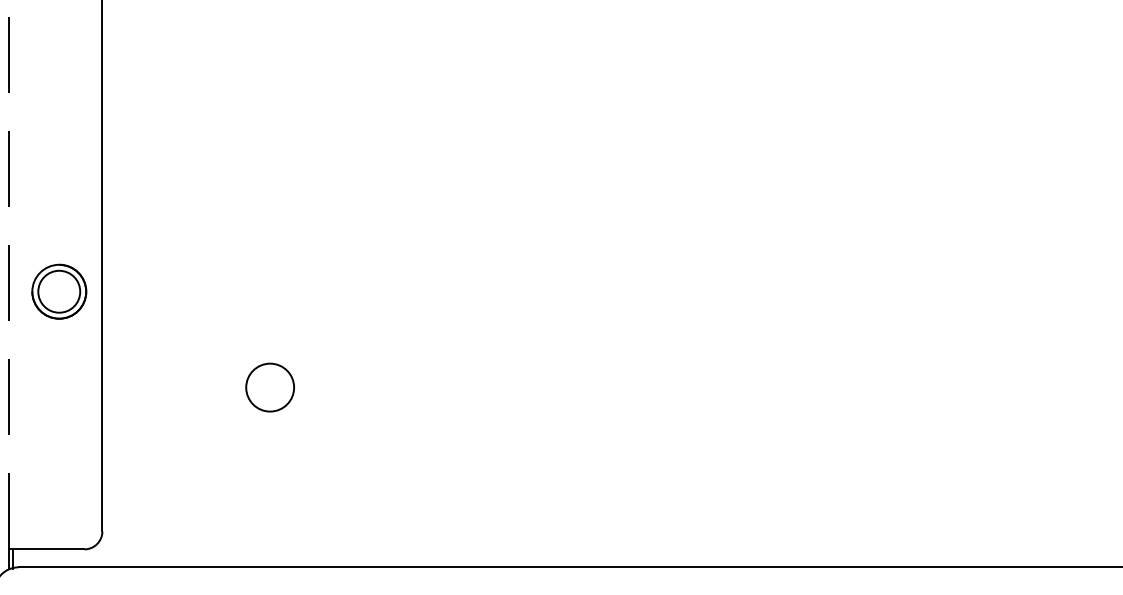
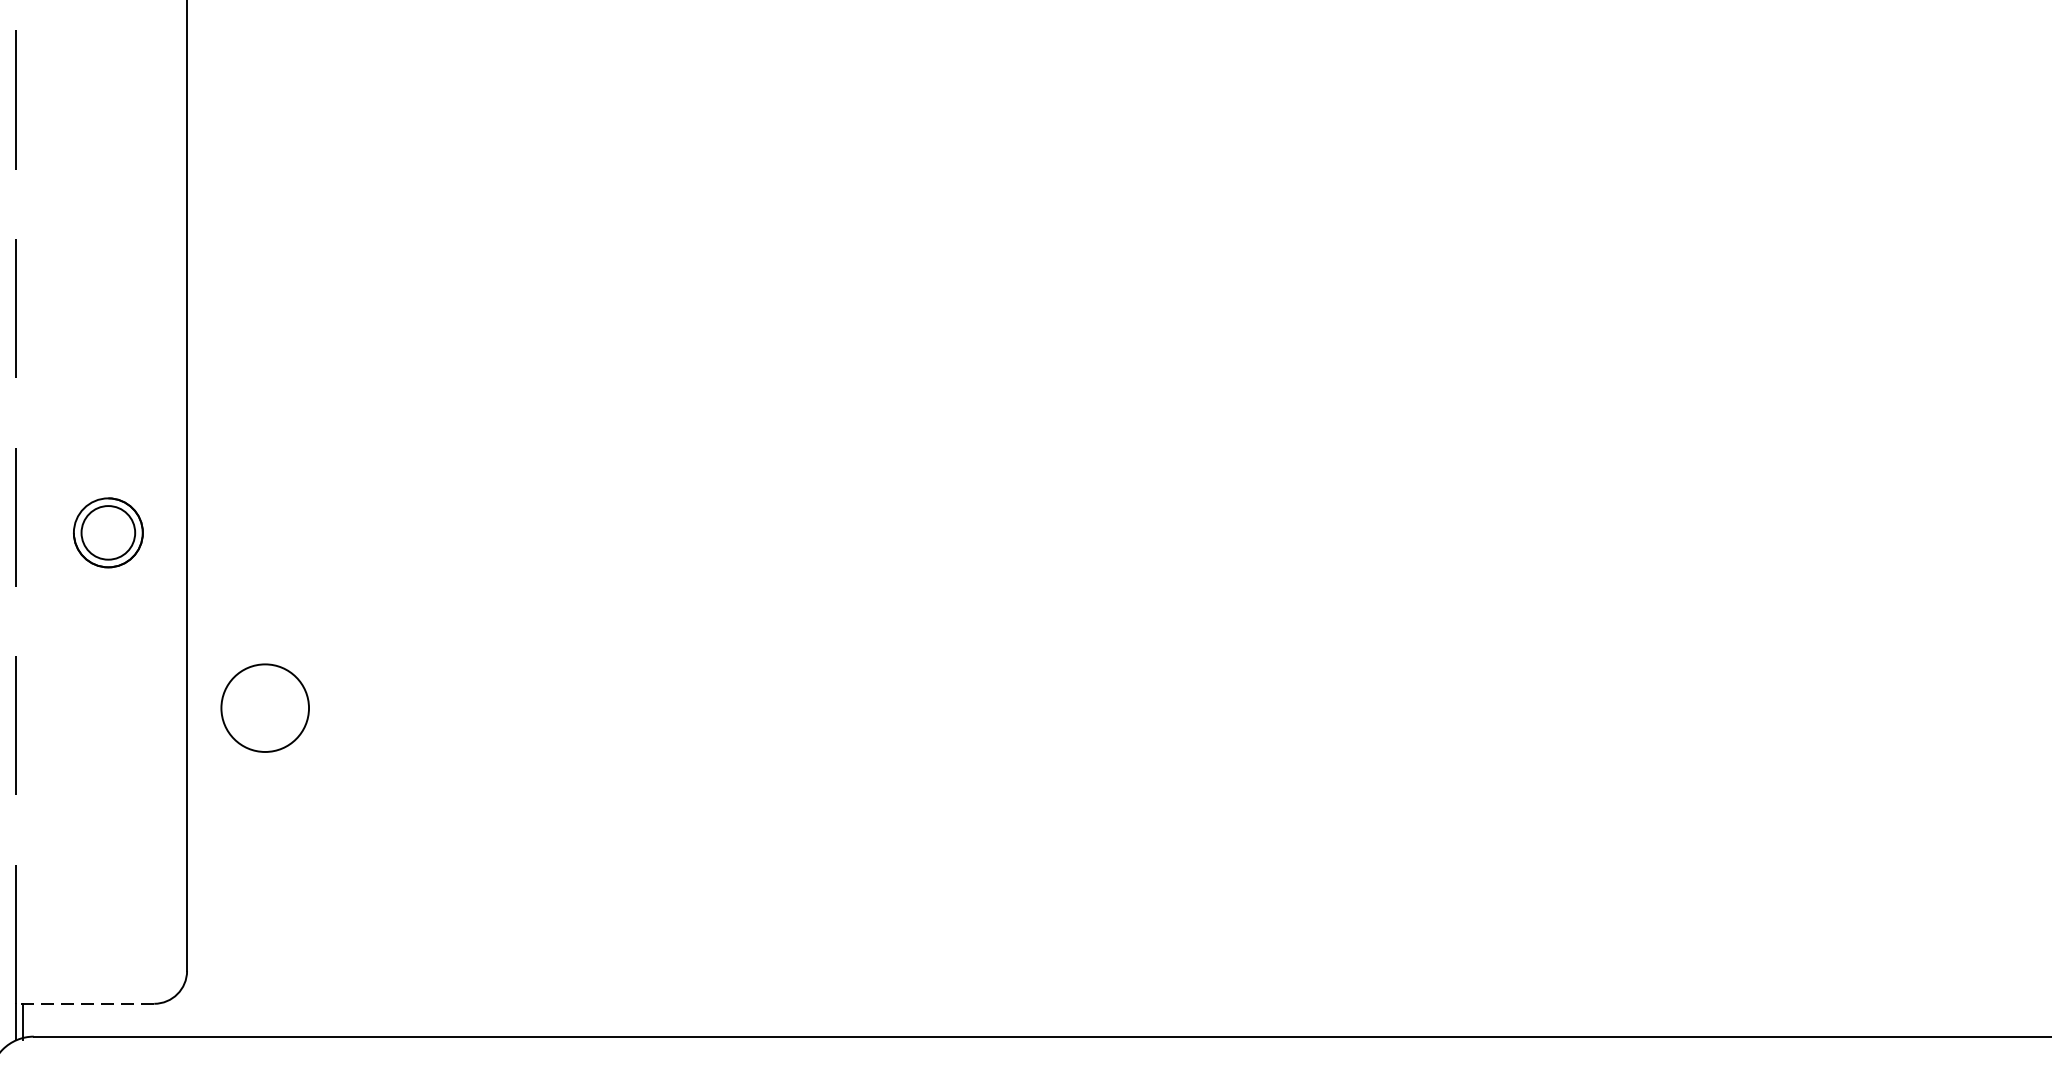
part: (59, 291) -> (108, 532), size x0.7
circle: (269, 387) -> (263, 707), moved
line: (46, 549) -> (84, 1004), solid -> dashed

